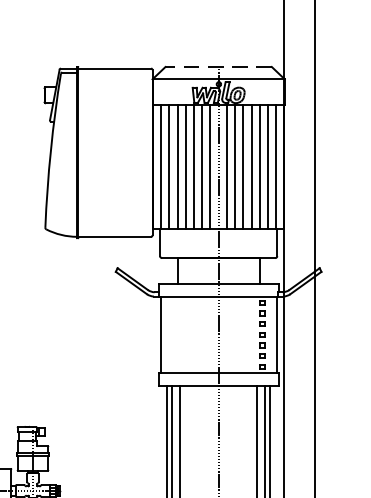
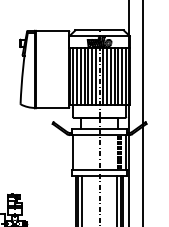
line: (218, 66) -> (99, 30), dashed -> solid

